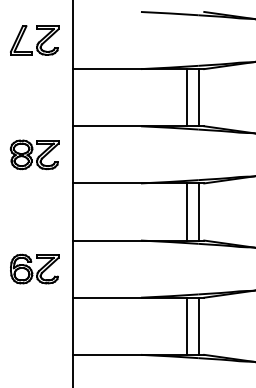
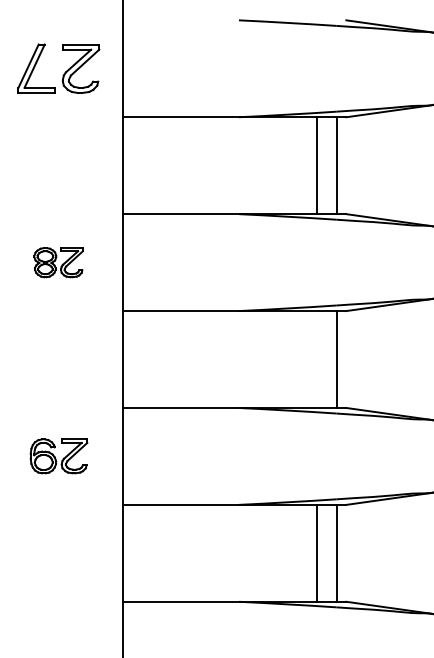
part: (34, 154) -> (58, 262), size x0.6
line: (186, 211) -> (316, 358), removed
part: (34, 268) -> (58, 455), size x0.7

